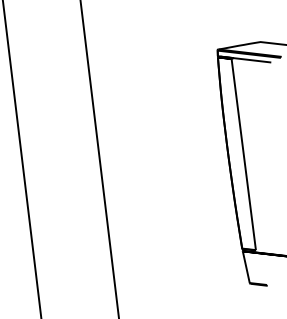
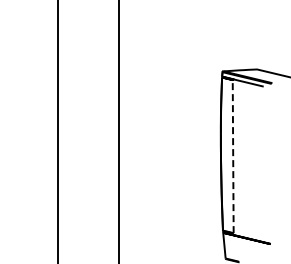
line: (244, 154) -> (233, 156), solid -> dashed

